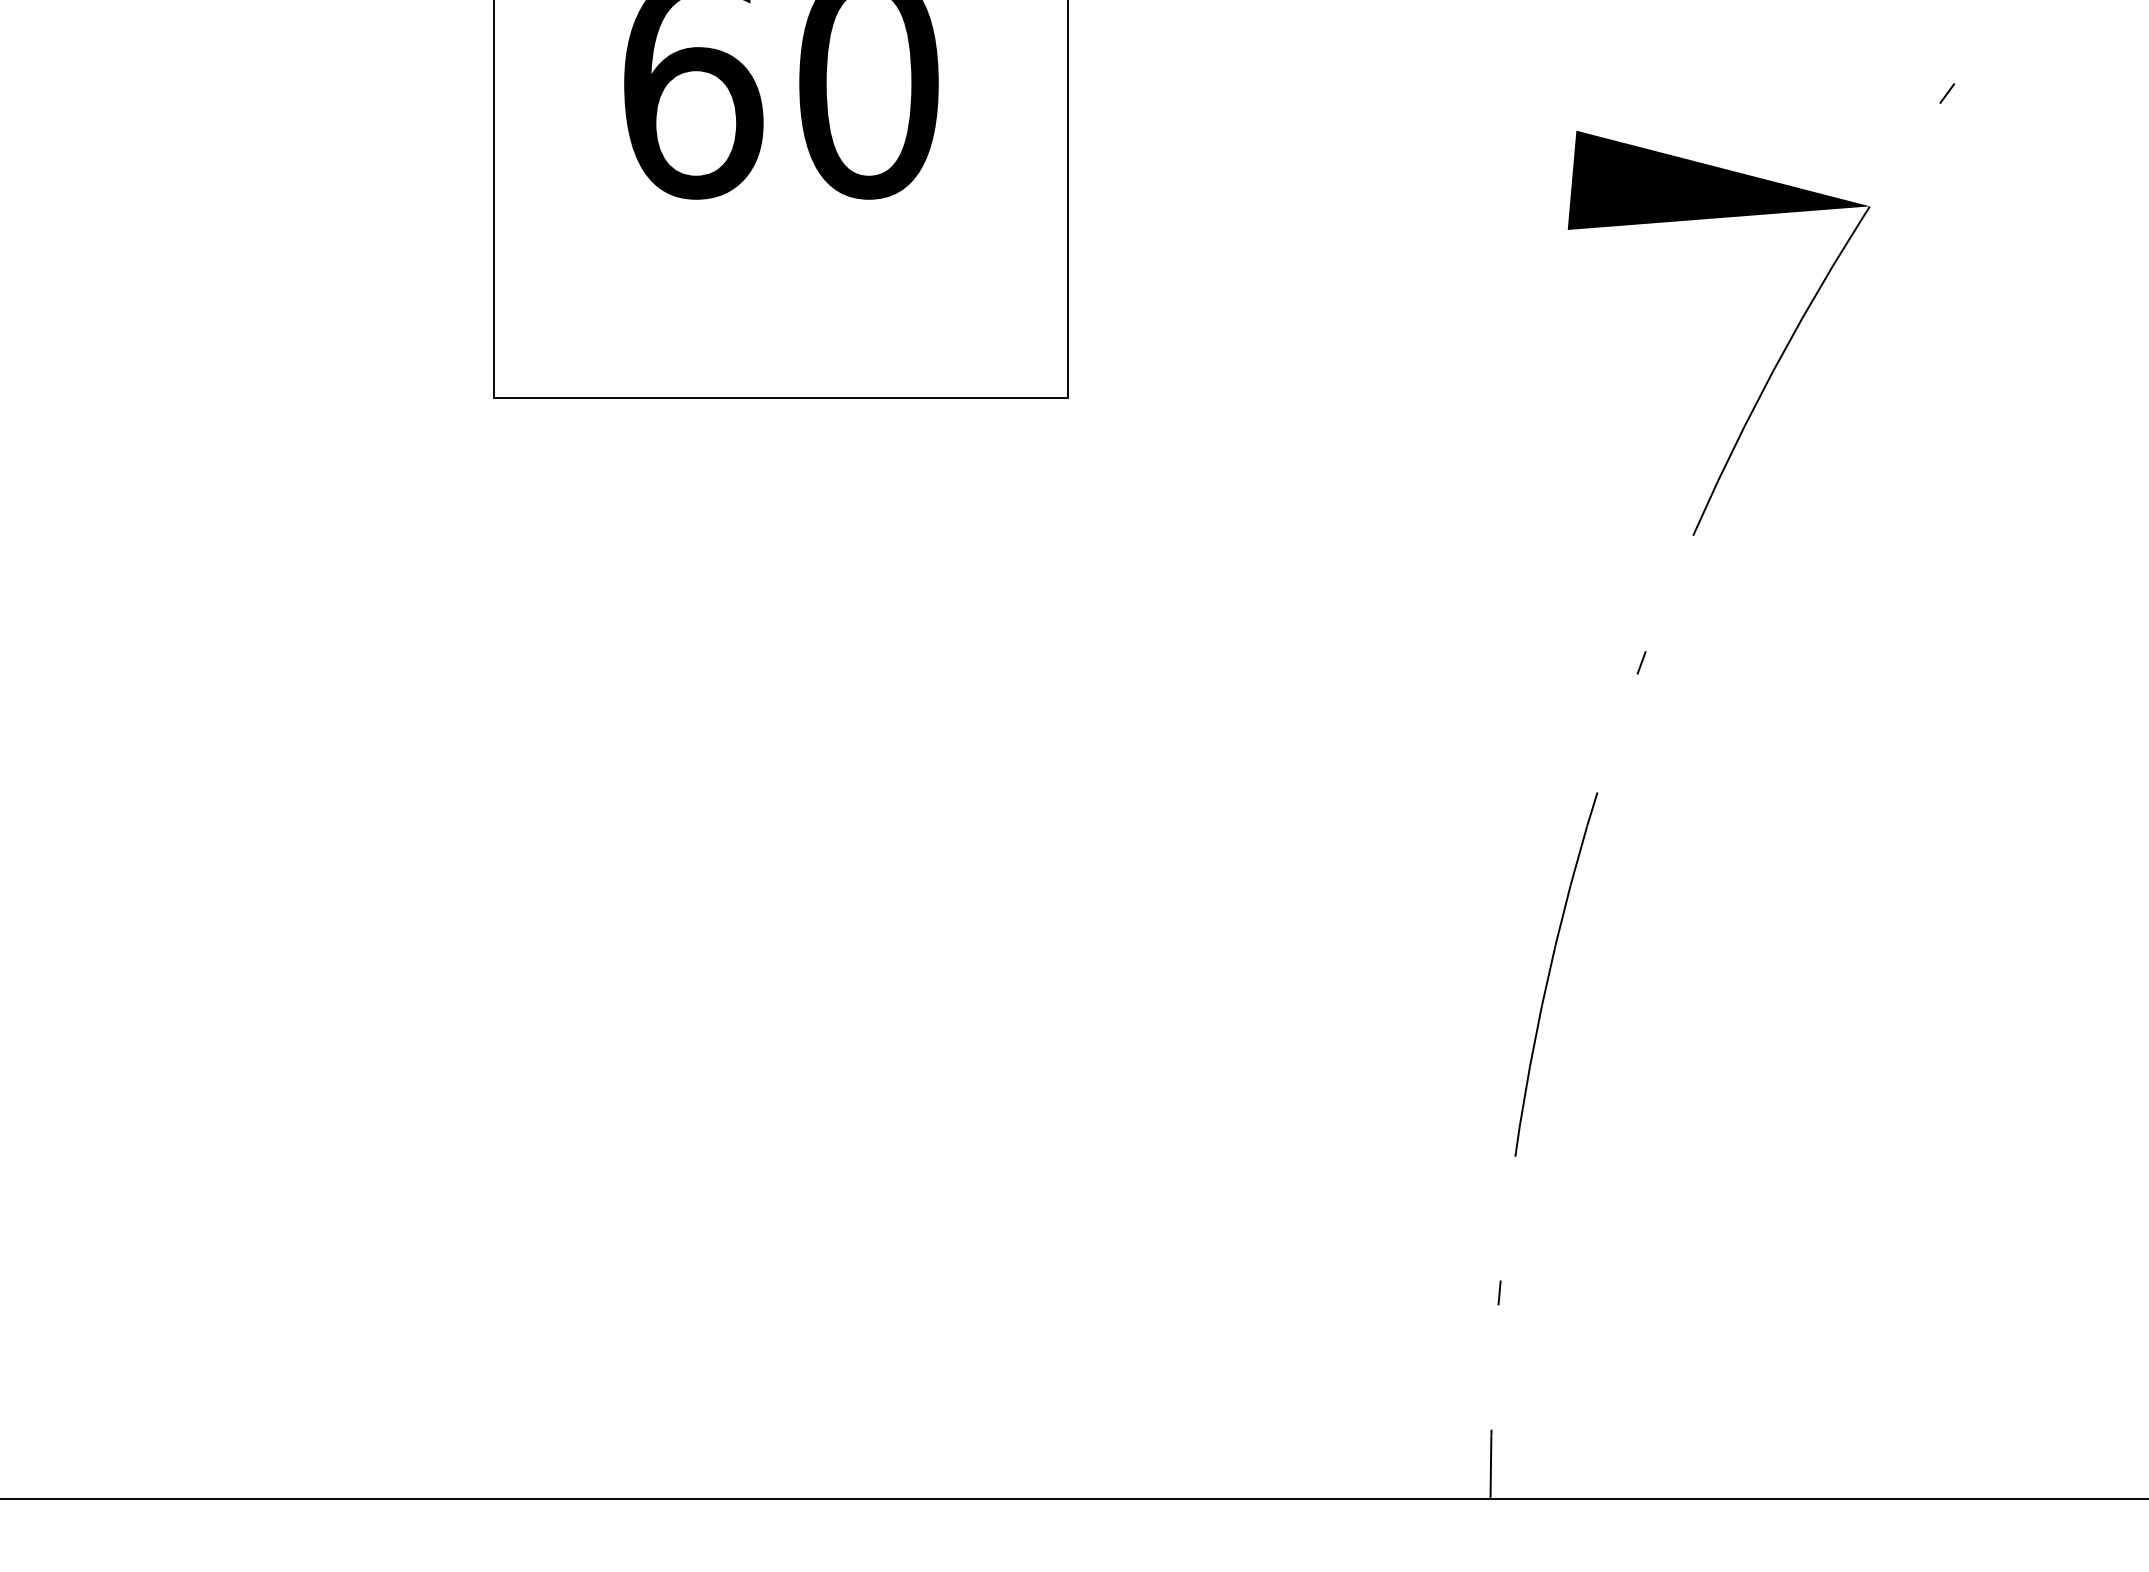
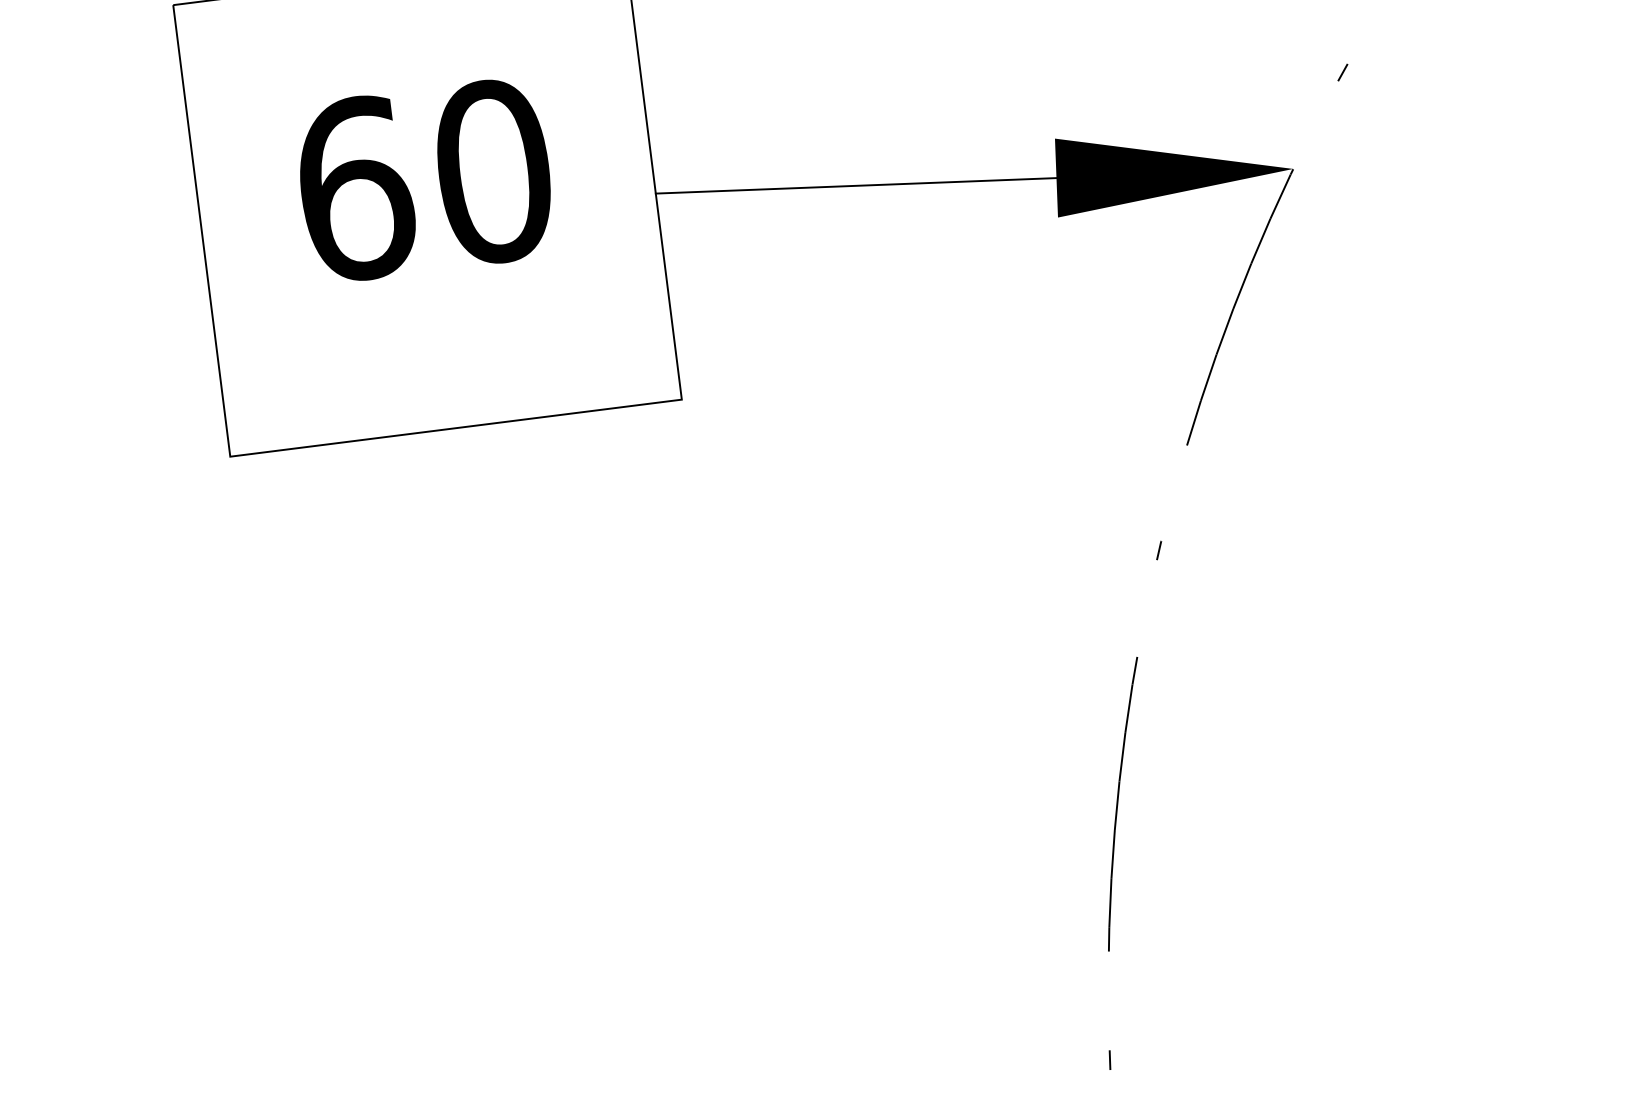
line: (1320, 158) -> (856, 185), added

